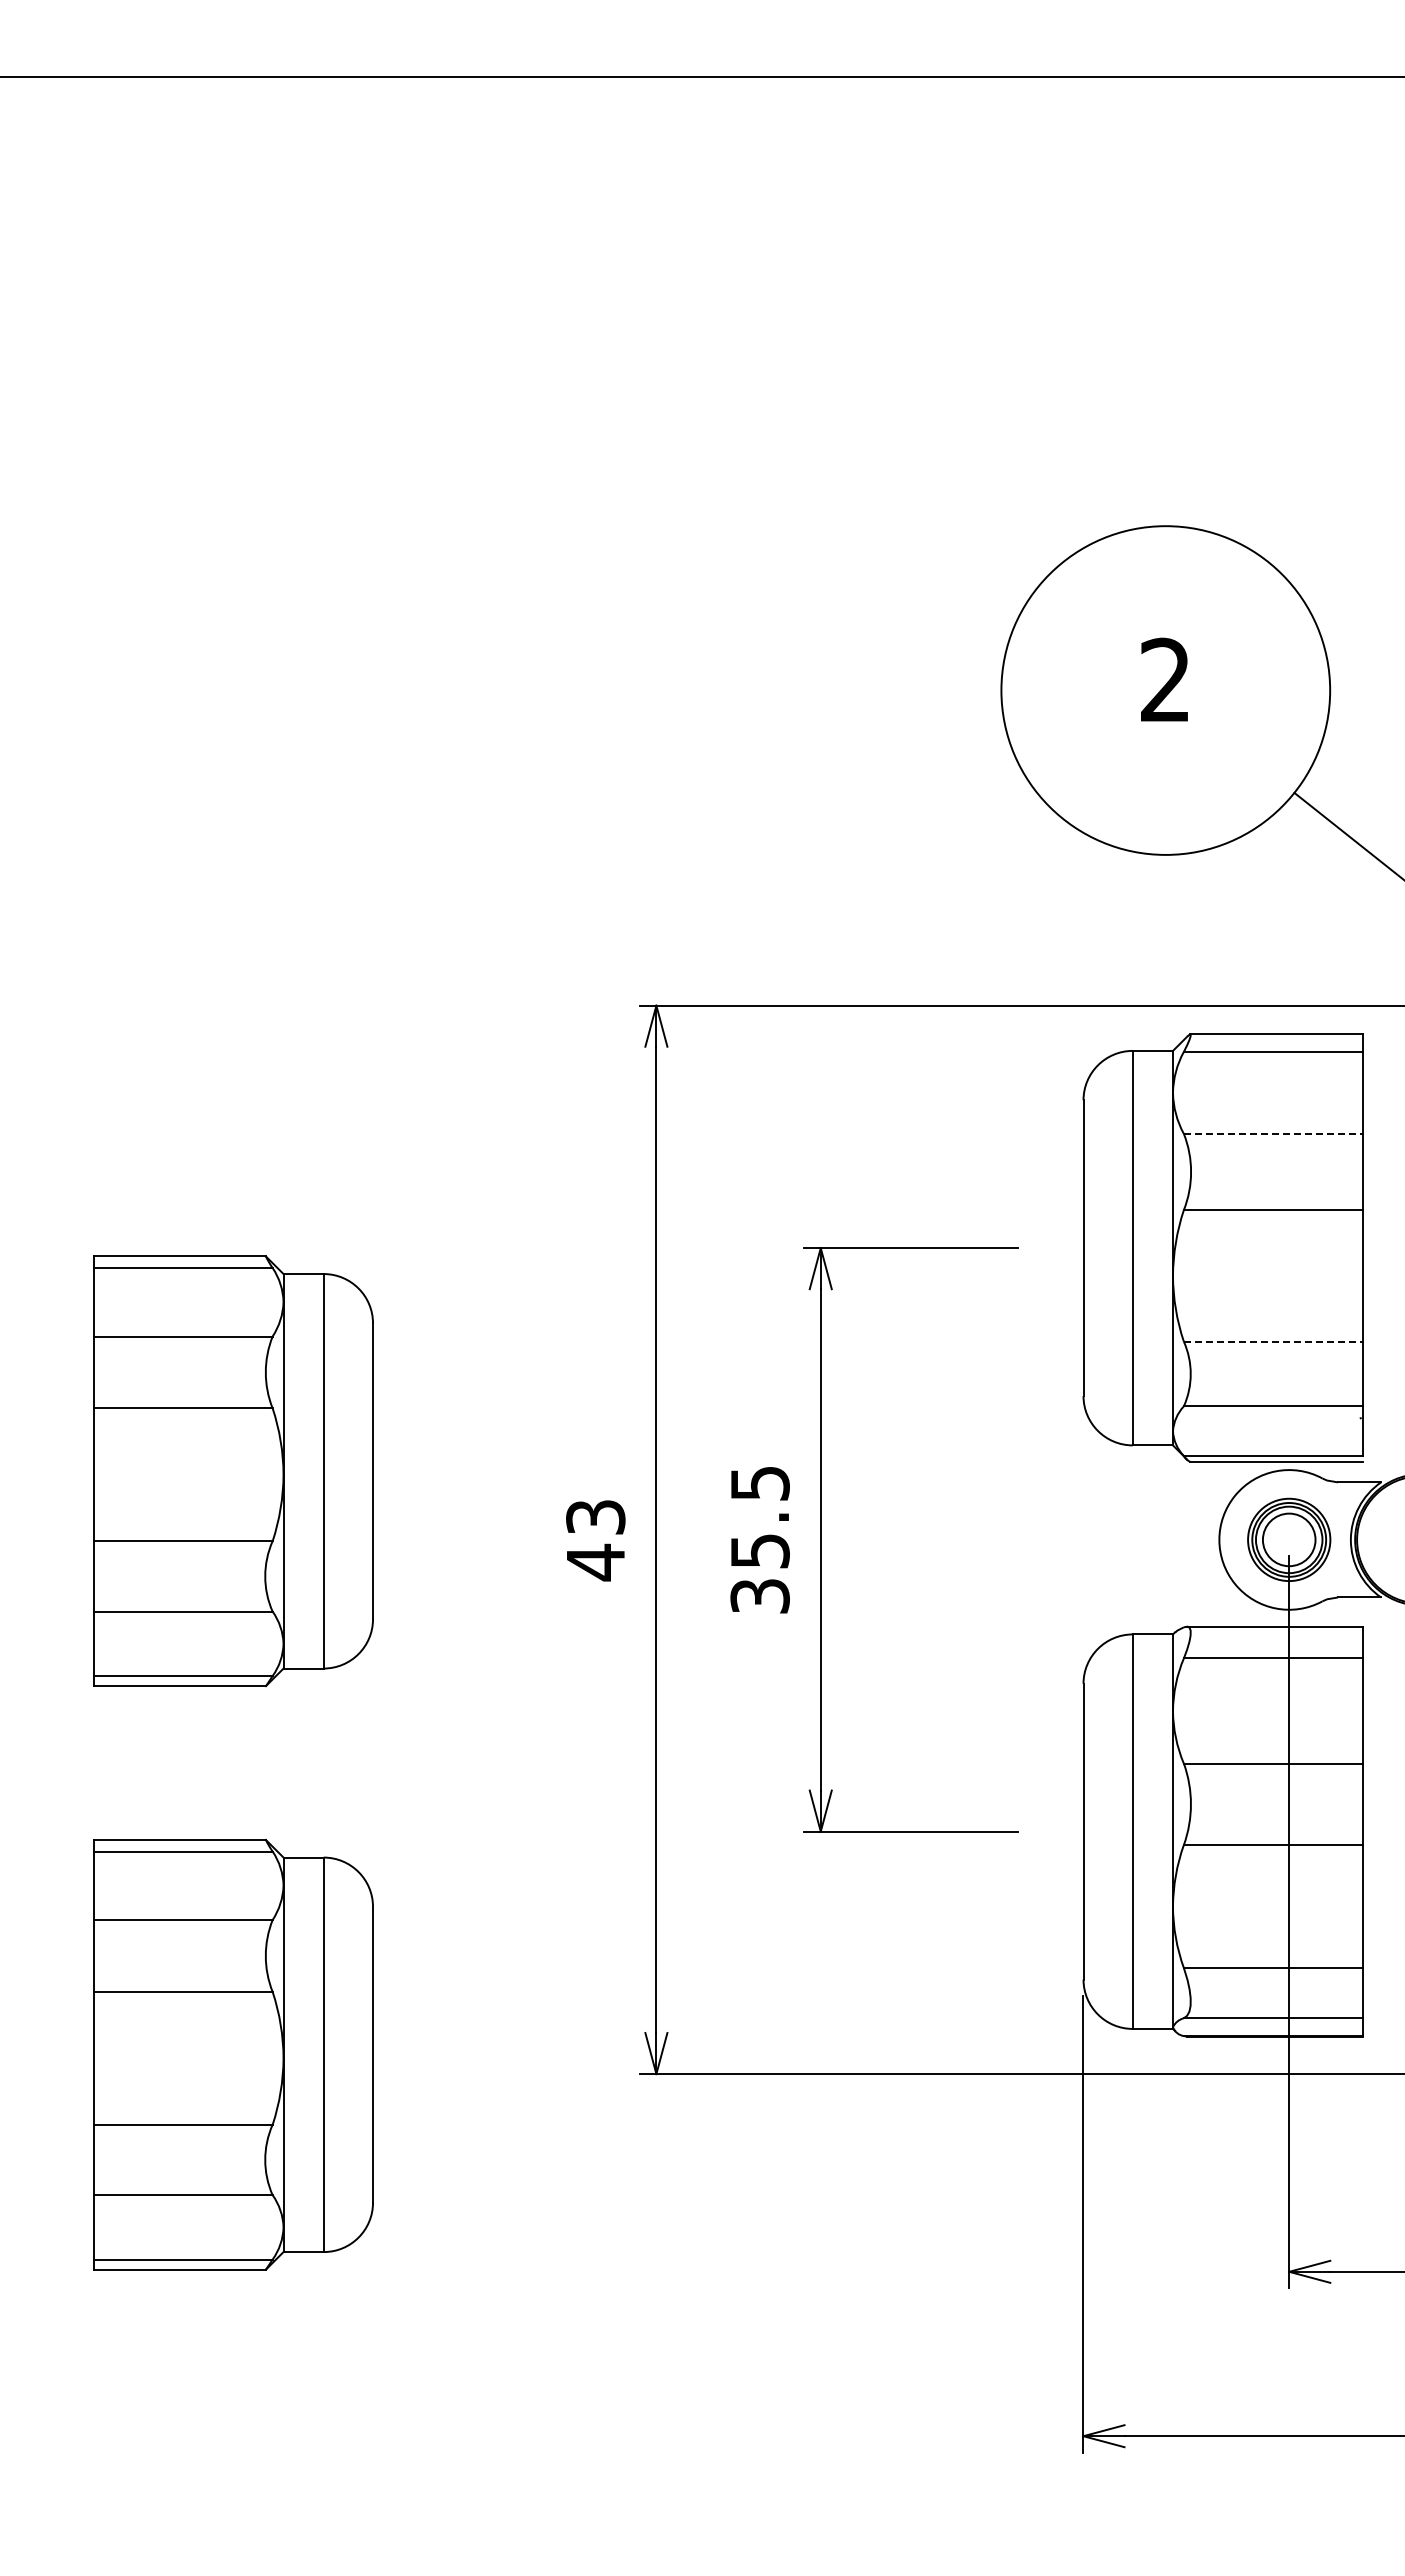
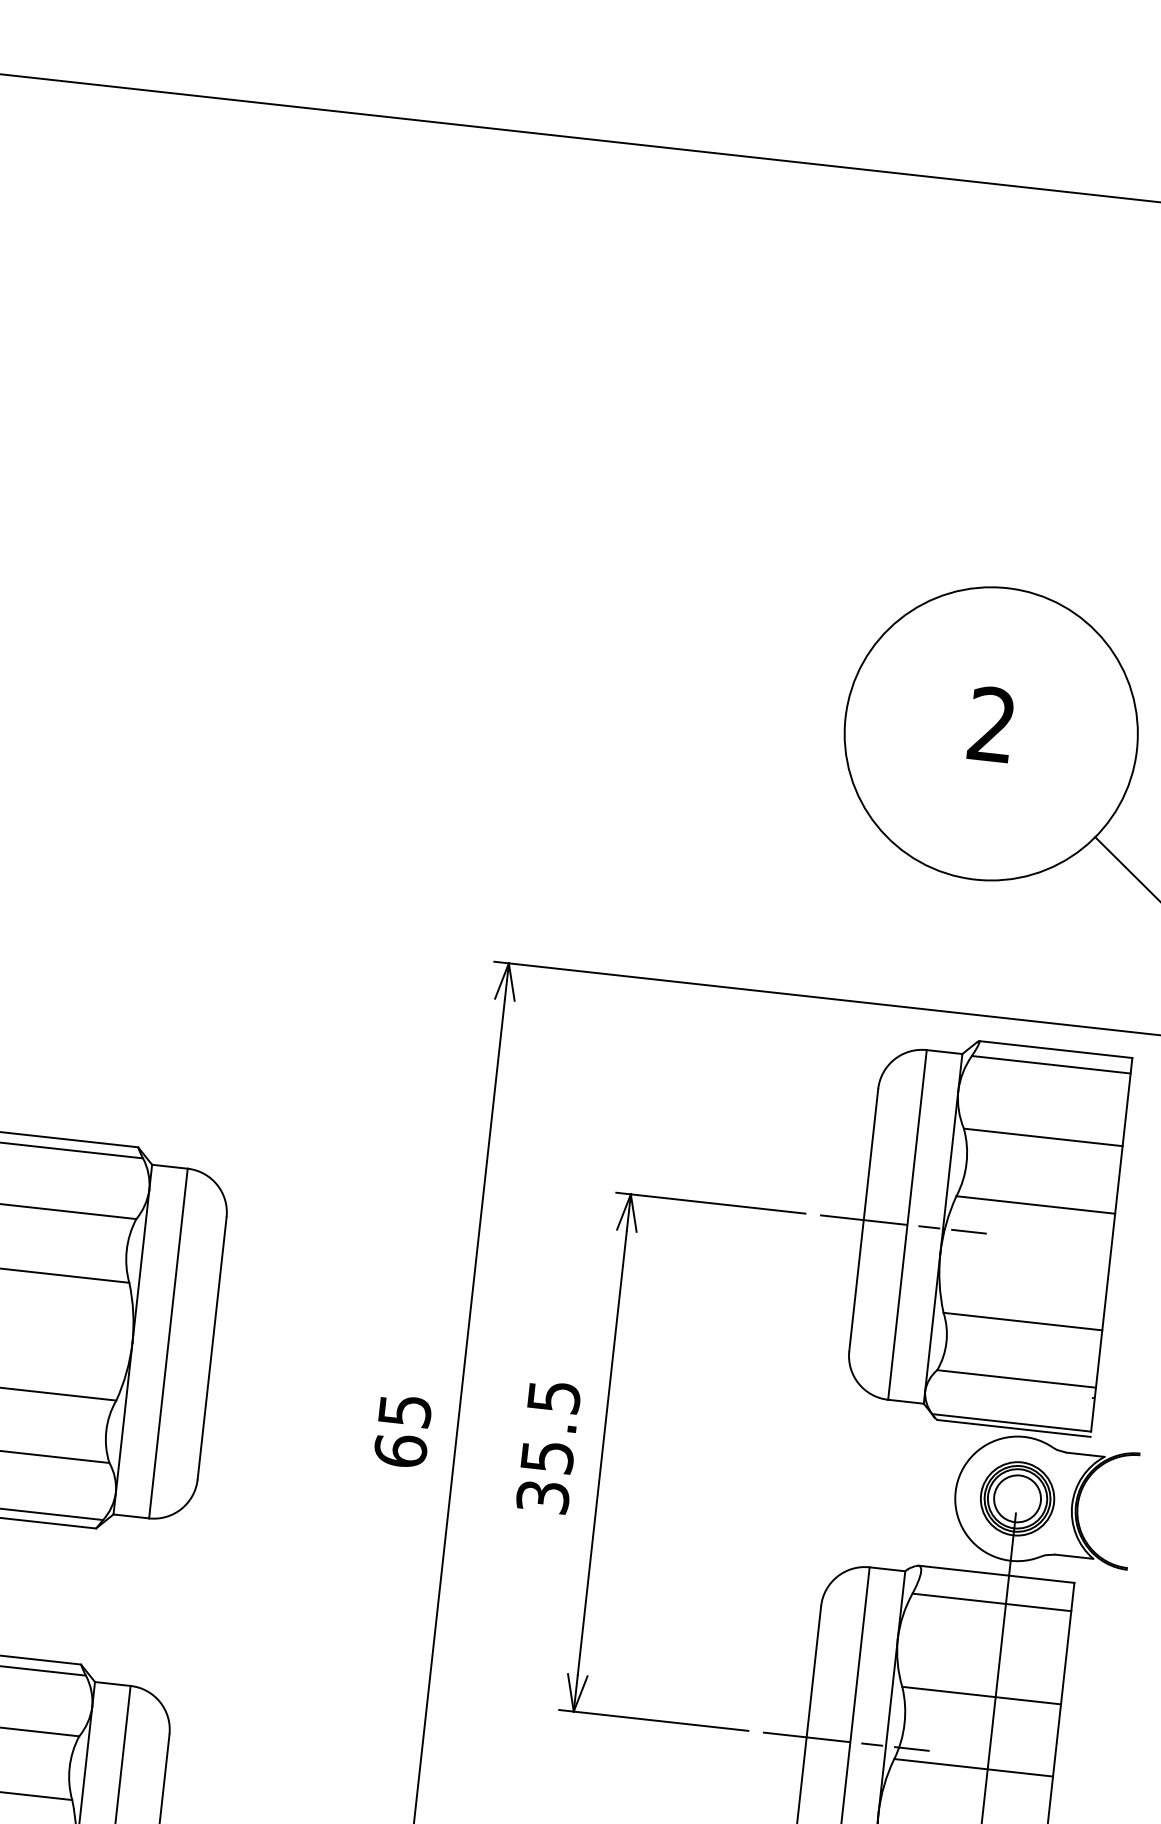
line: (1273, 1133) -> (1043, 1137), dashed -> solid
line: (1128, 1248) -> (903, 1224), added
line: (1273, 1341) -> (1023, 1321), dashed -> solid
text: (595, 1540) -> (402, 1431), 43 -> 65
line: (1128, 1831) -> (846, 1741), added

